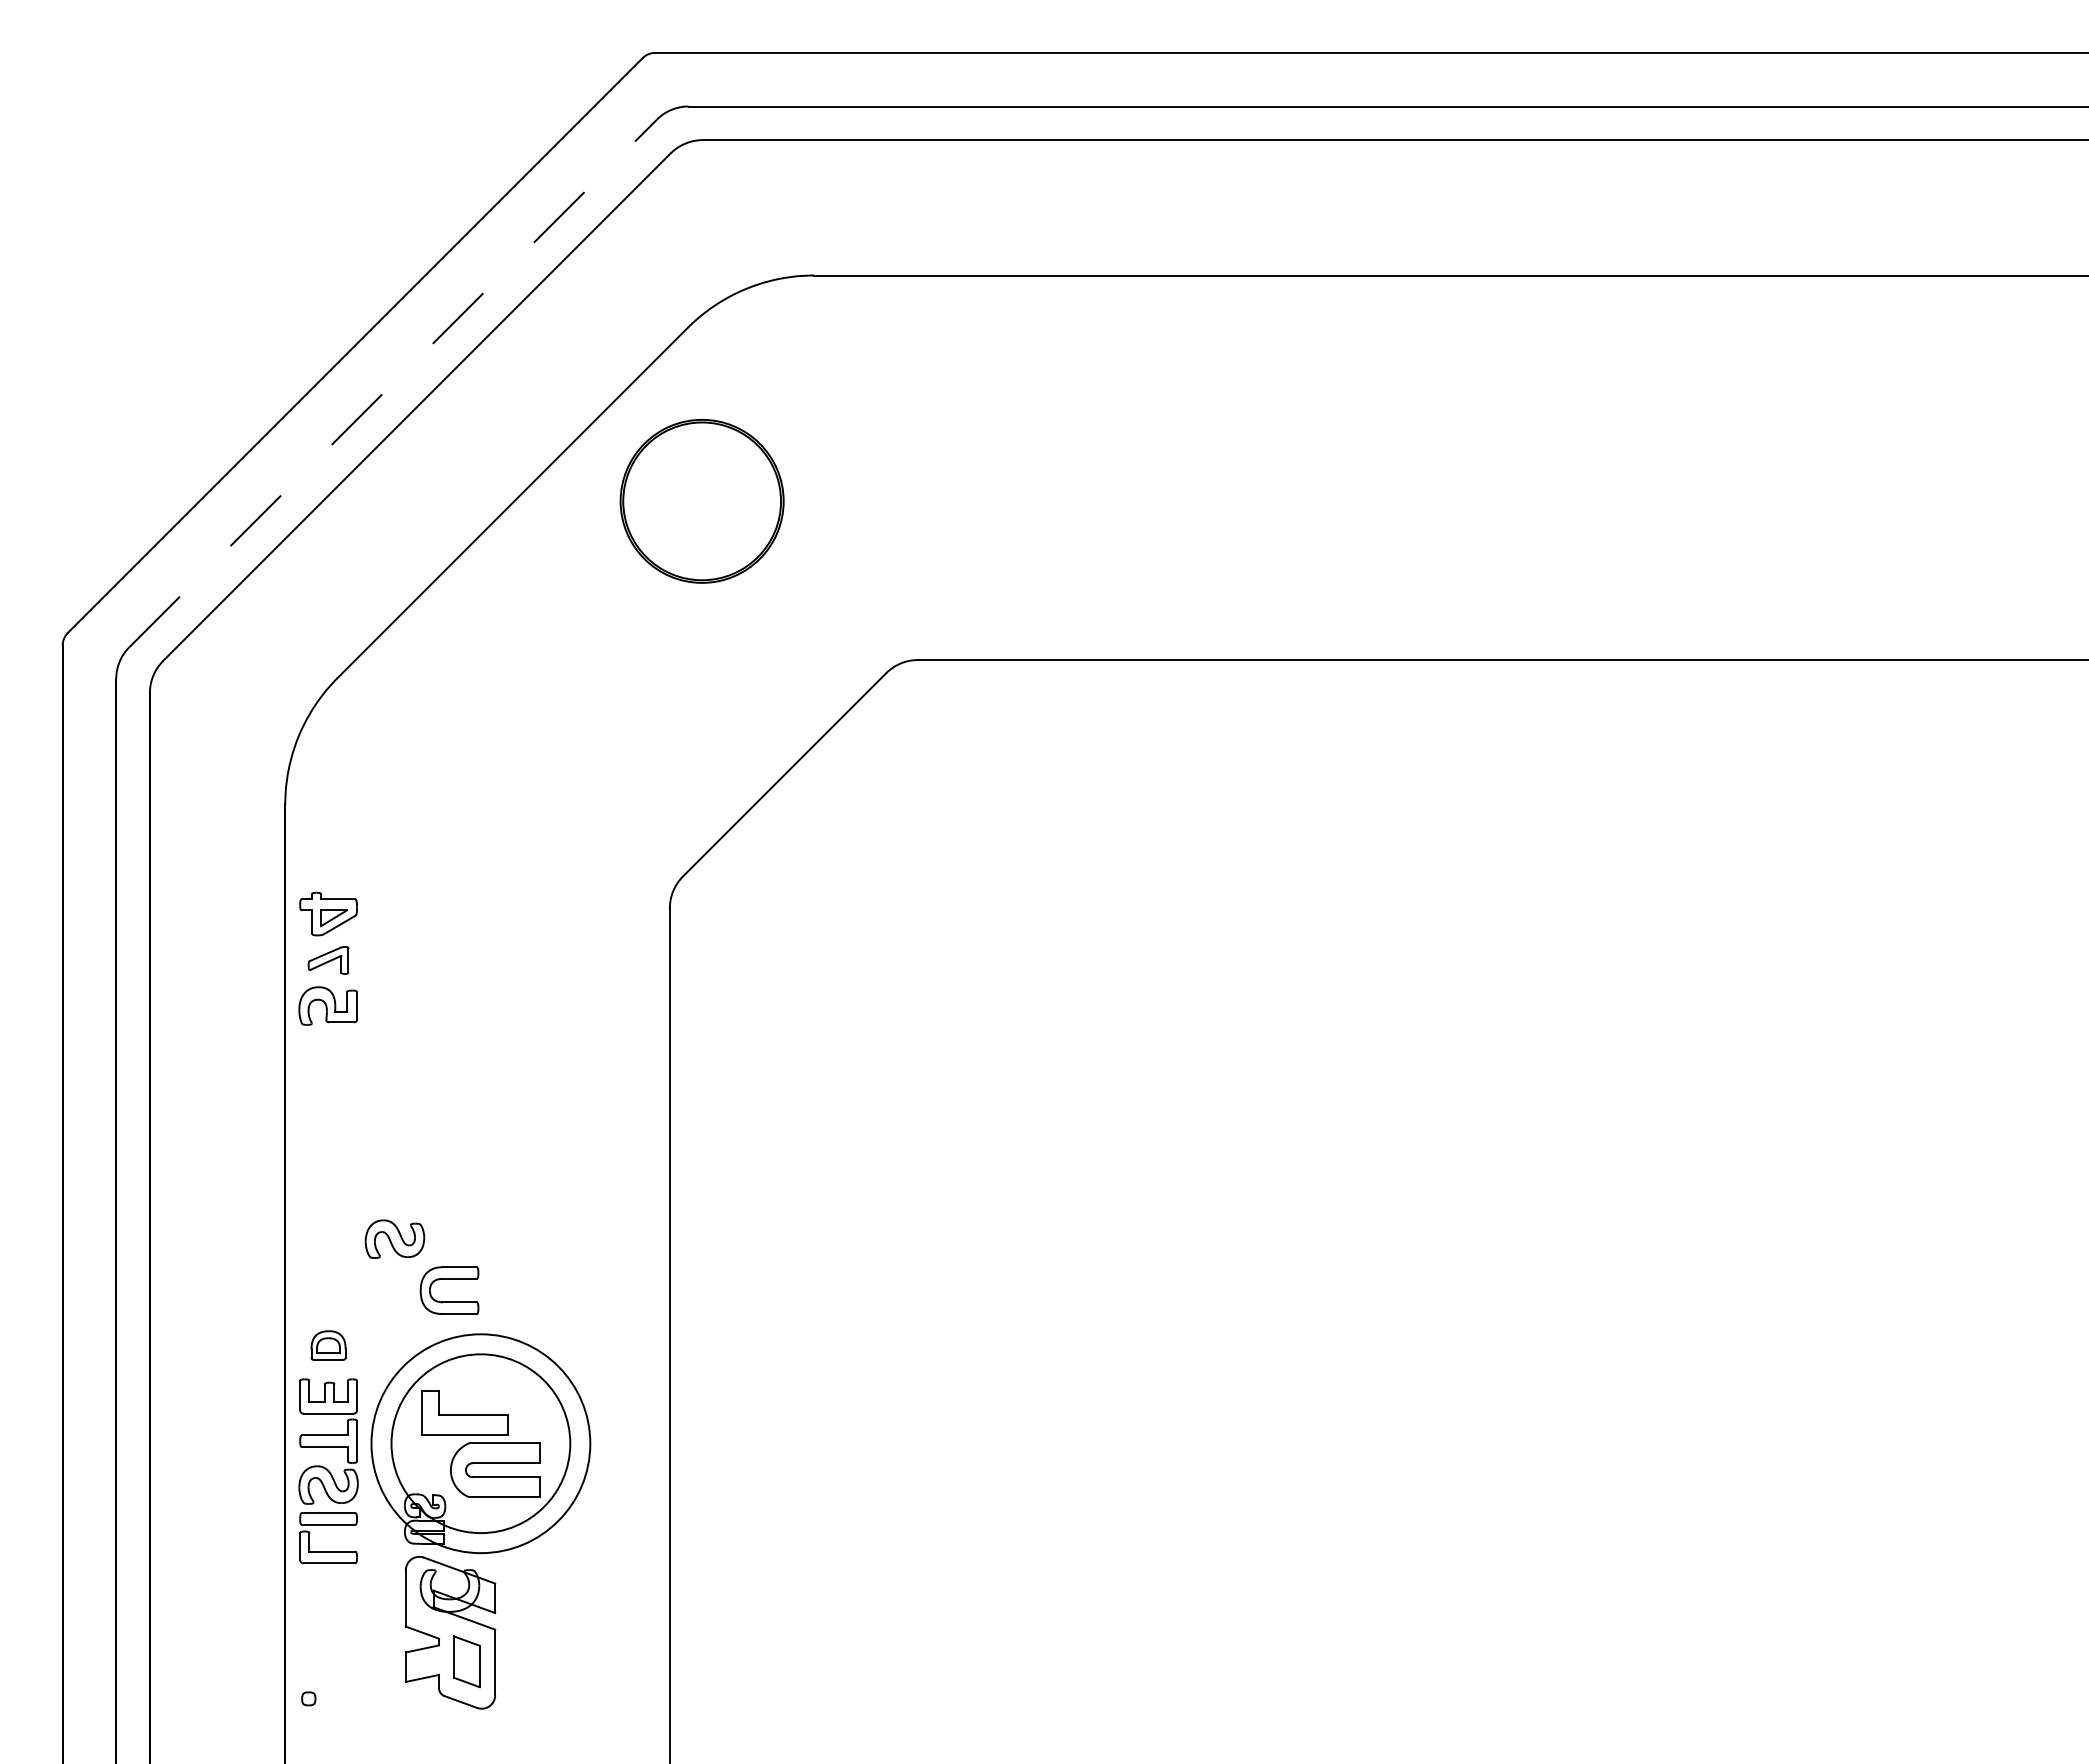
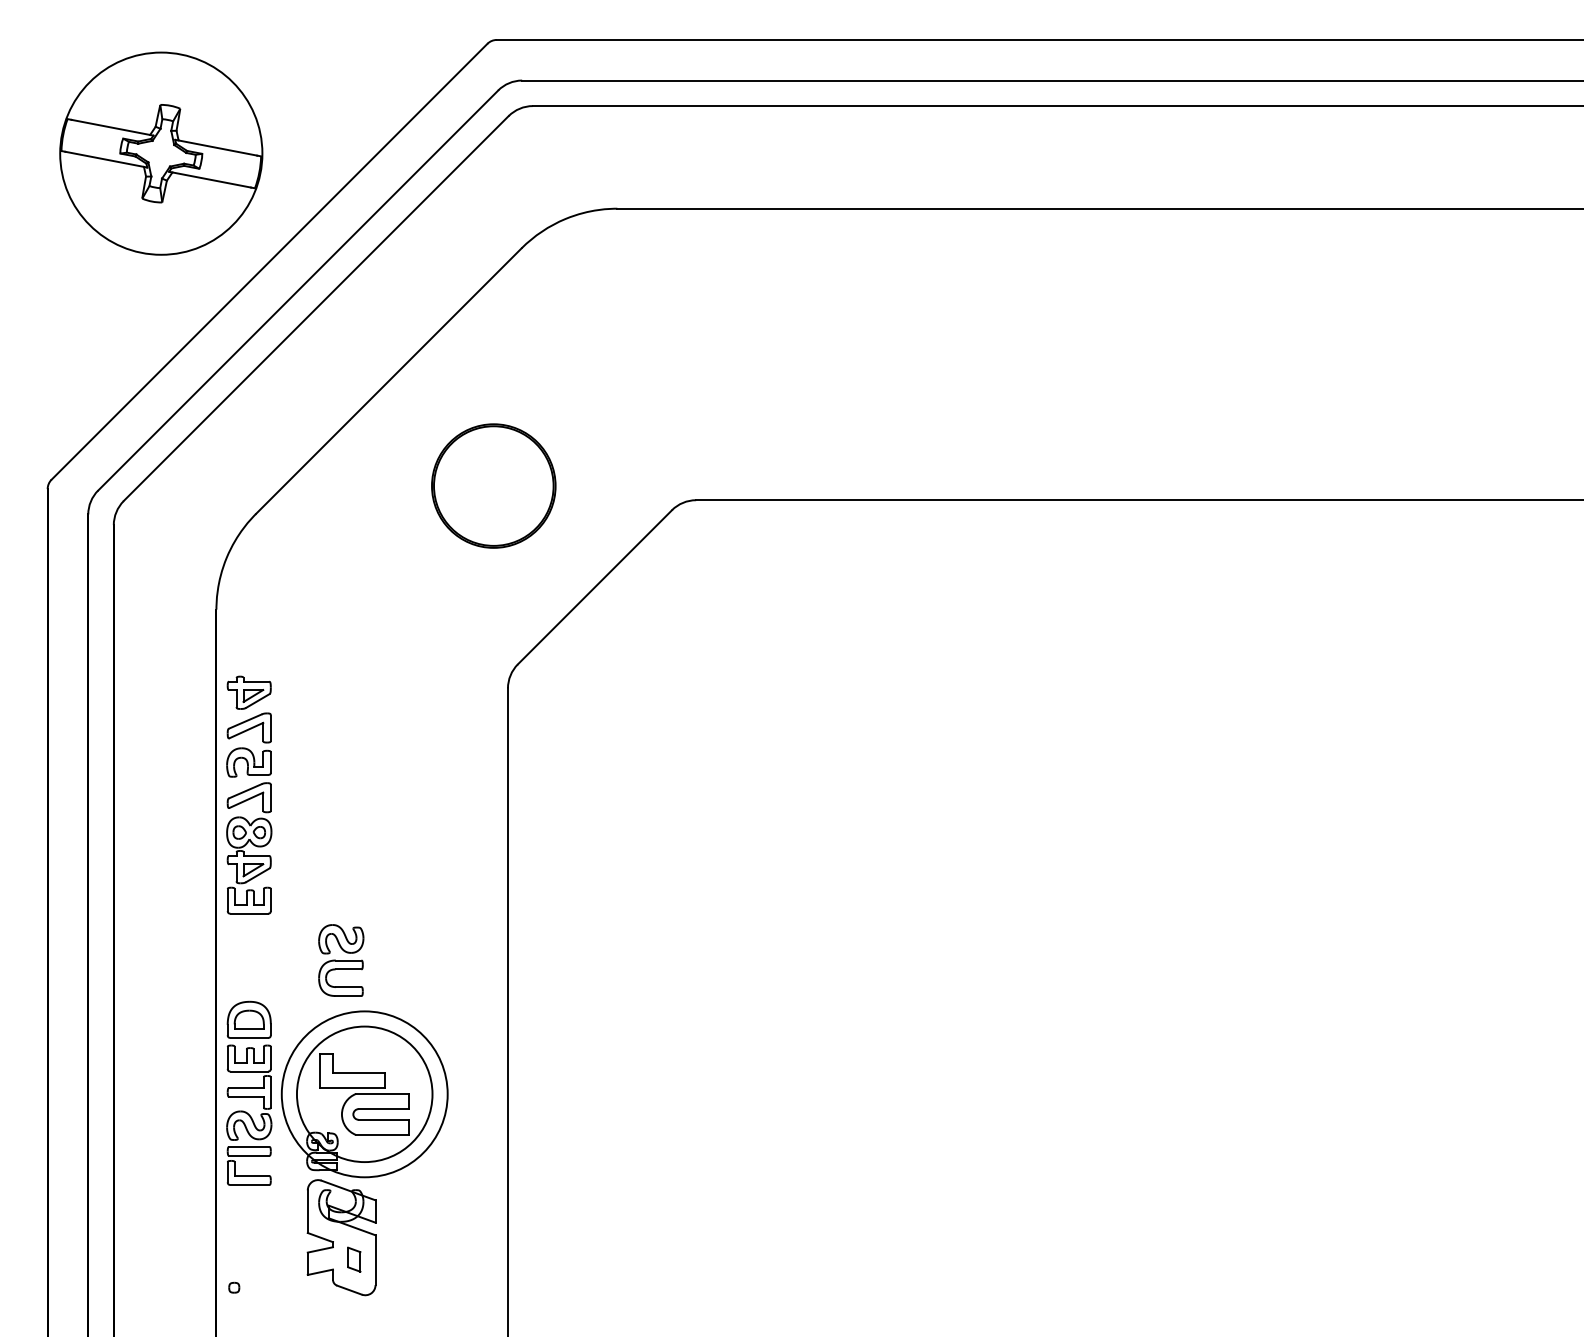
part: (212, 202) -> (161, 153), added
line: (393, 383) -> (298, 290), dashed -> solid
part: (701, 501) -> (493, 486), moved
part: (328, 960) -> (249, 728), size x1.43
part: (328, 1119) -> (249, 848), added
part: (394, 1238) -> (340, 938), moved
part: (328, 1345) -> (249, 1019), size x1.67
part: (467, 1661) -> (354, 1259), size x0.62

